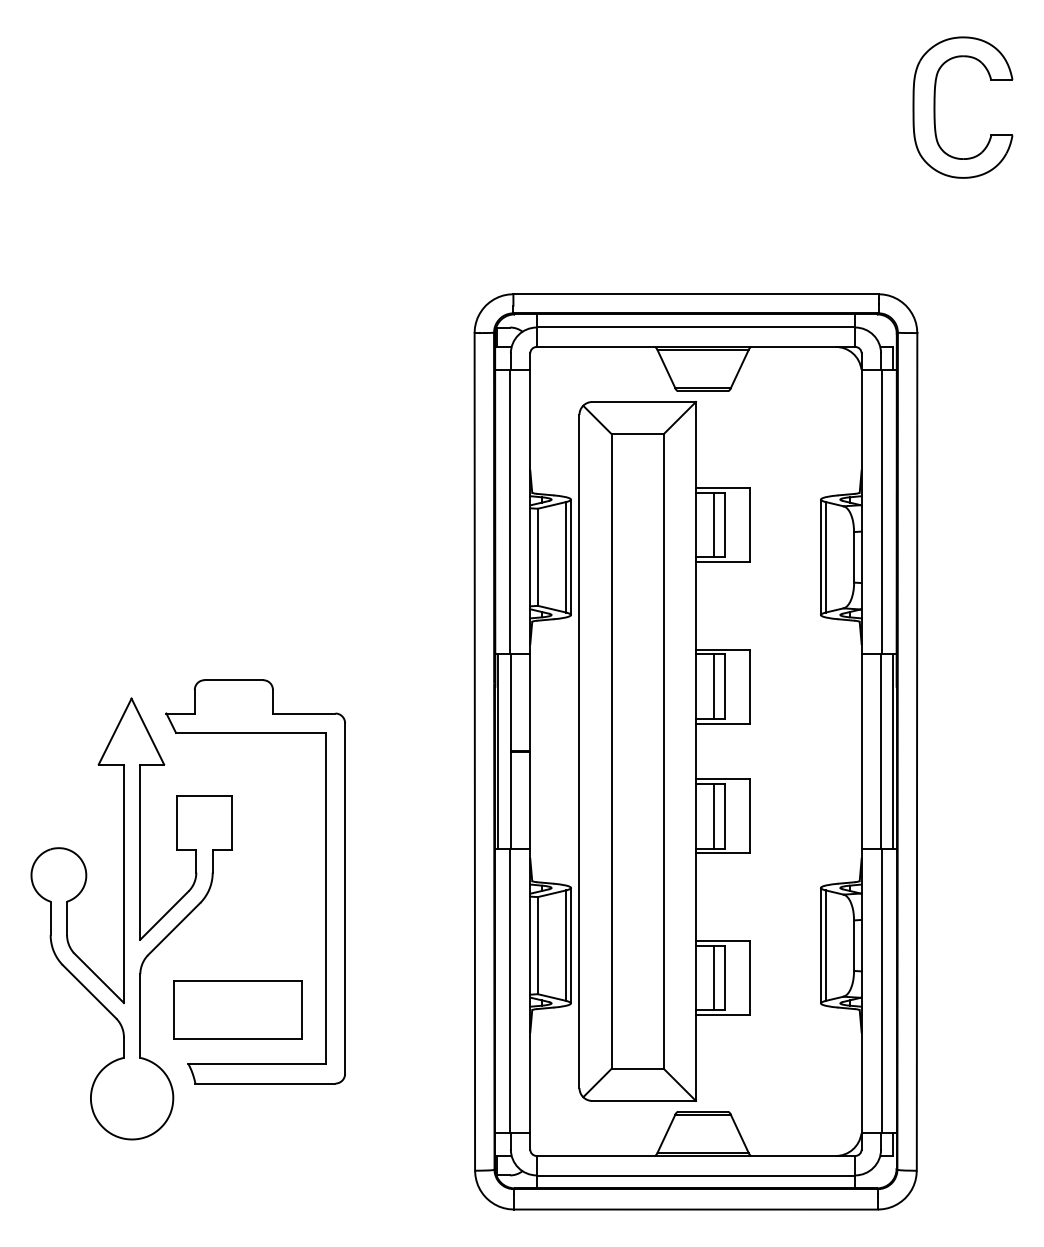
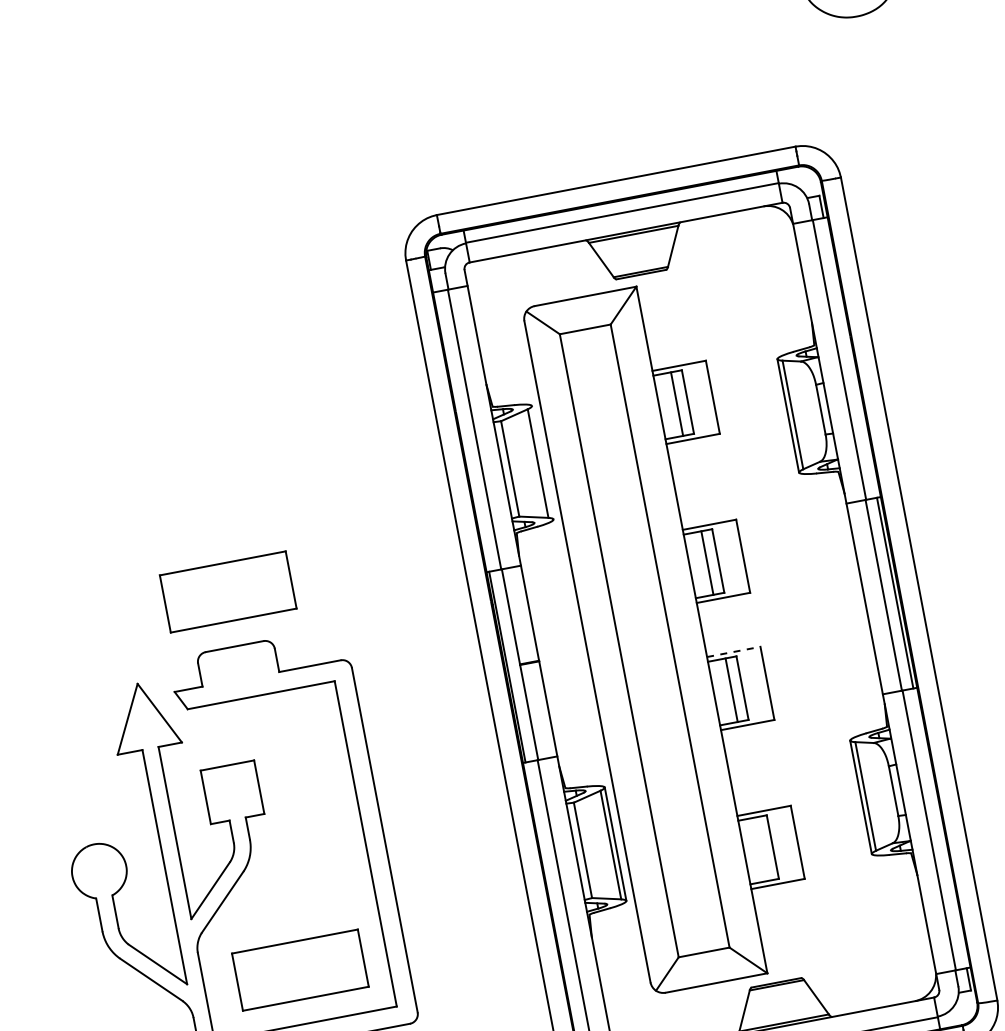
line: (571, 557) -> (543, 462), removed
part: (237, 624) -> (227, 591), added
line: (723, 778) -> (734, 651), solid -> dashed
line: (713, 977) -> (761, 848), removed

